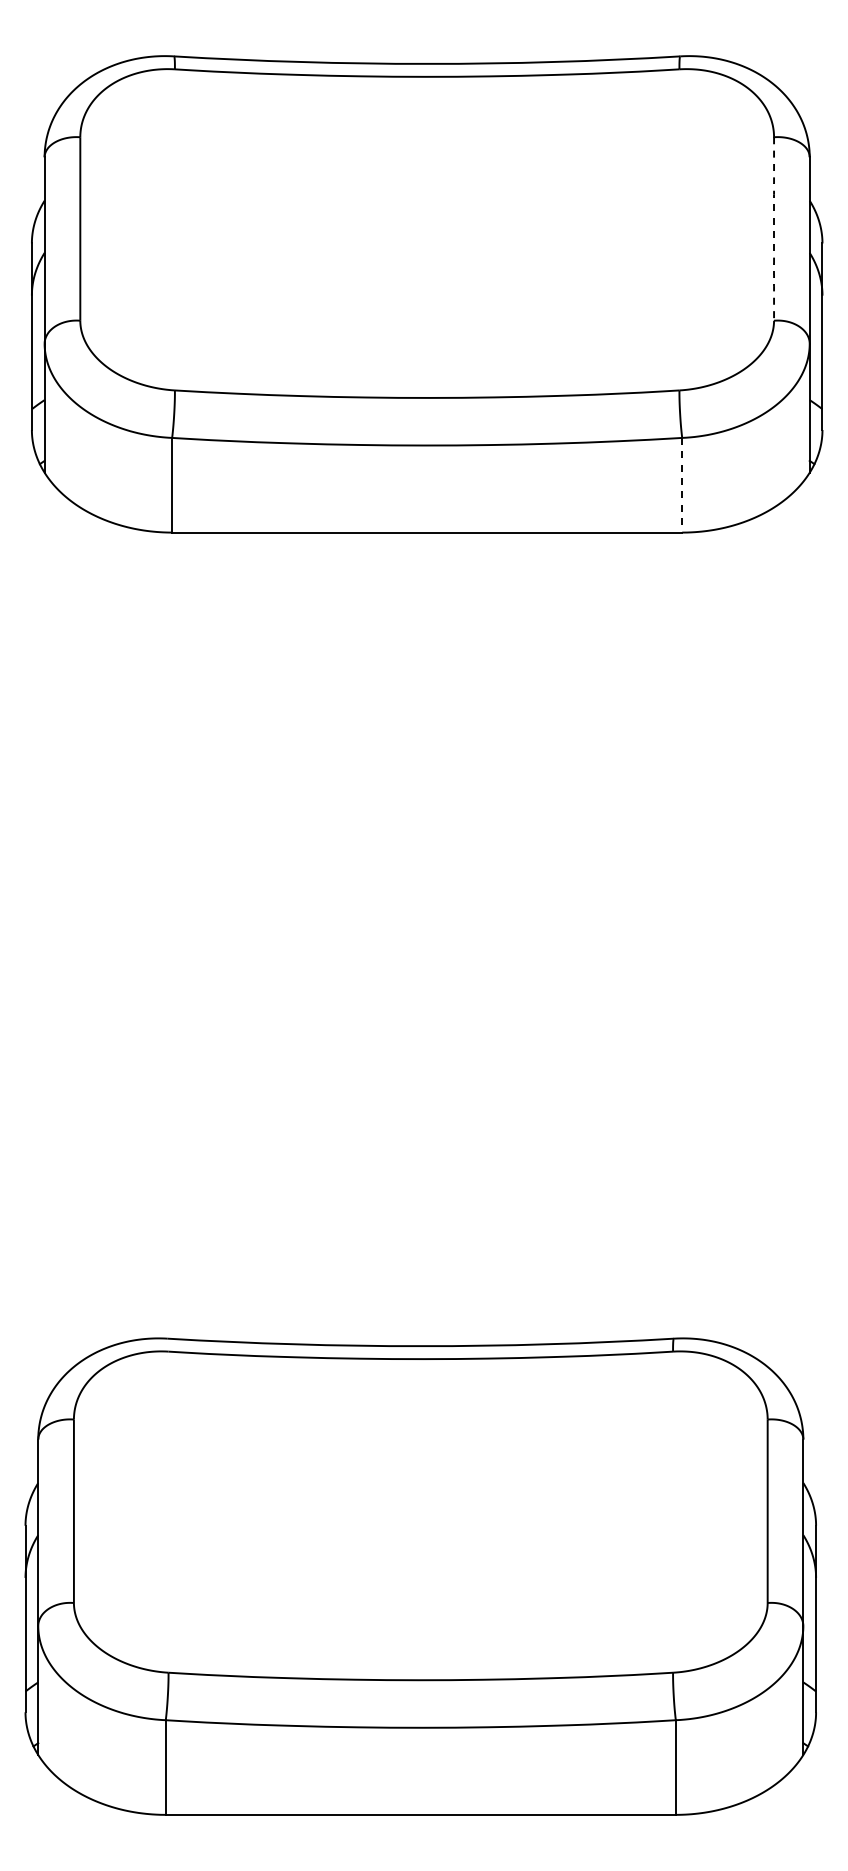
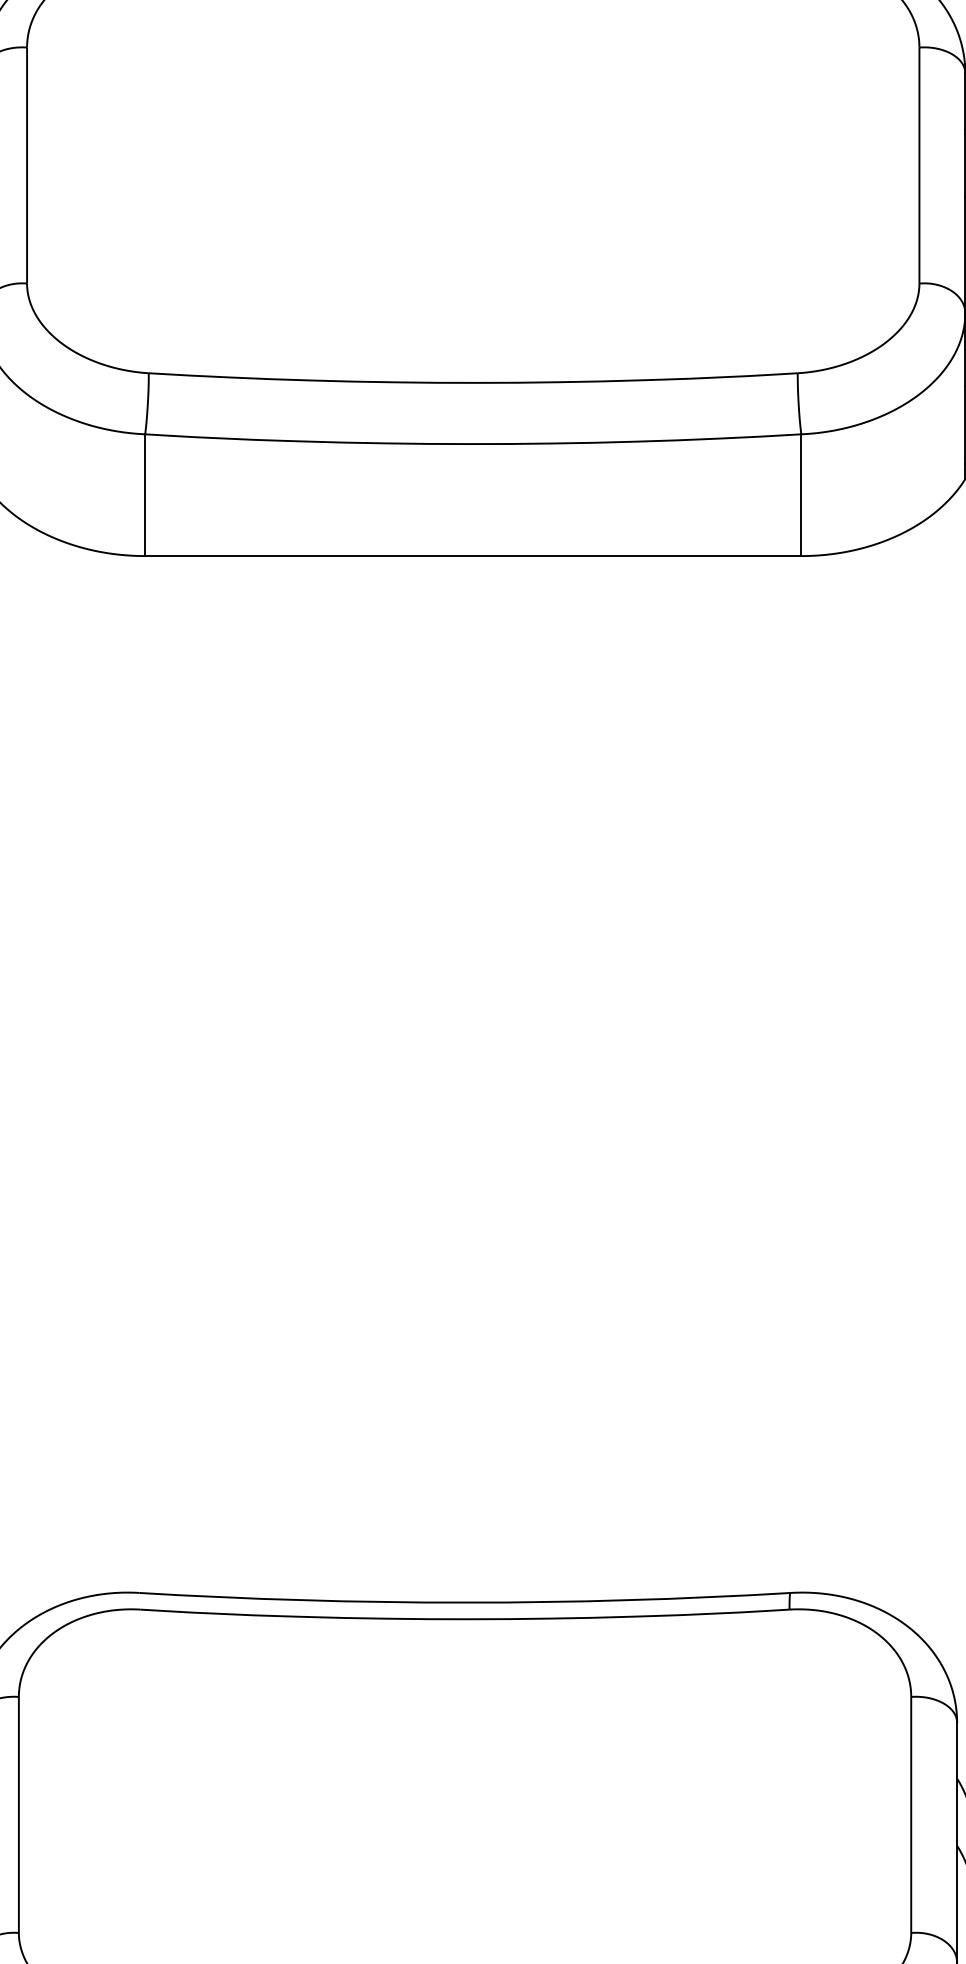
line: (774, 229) -> (920, 166), dashed -> solid
line: (682, 485) -> (801, 495), dashed -> solid

